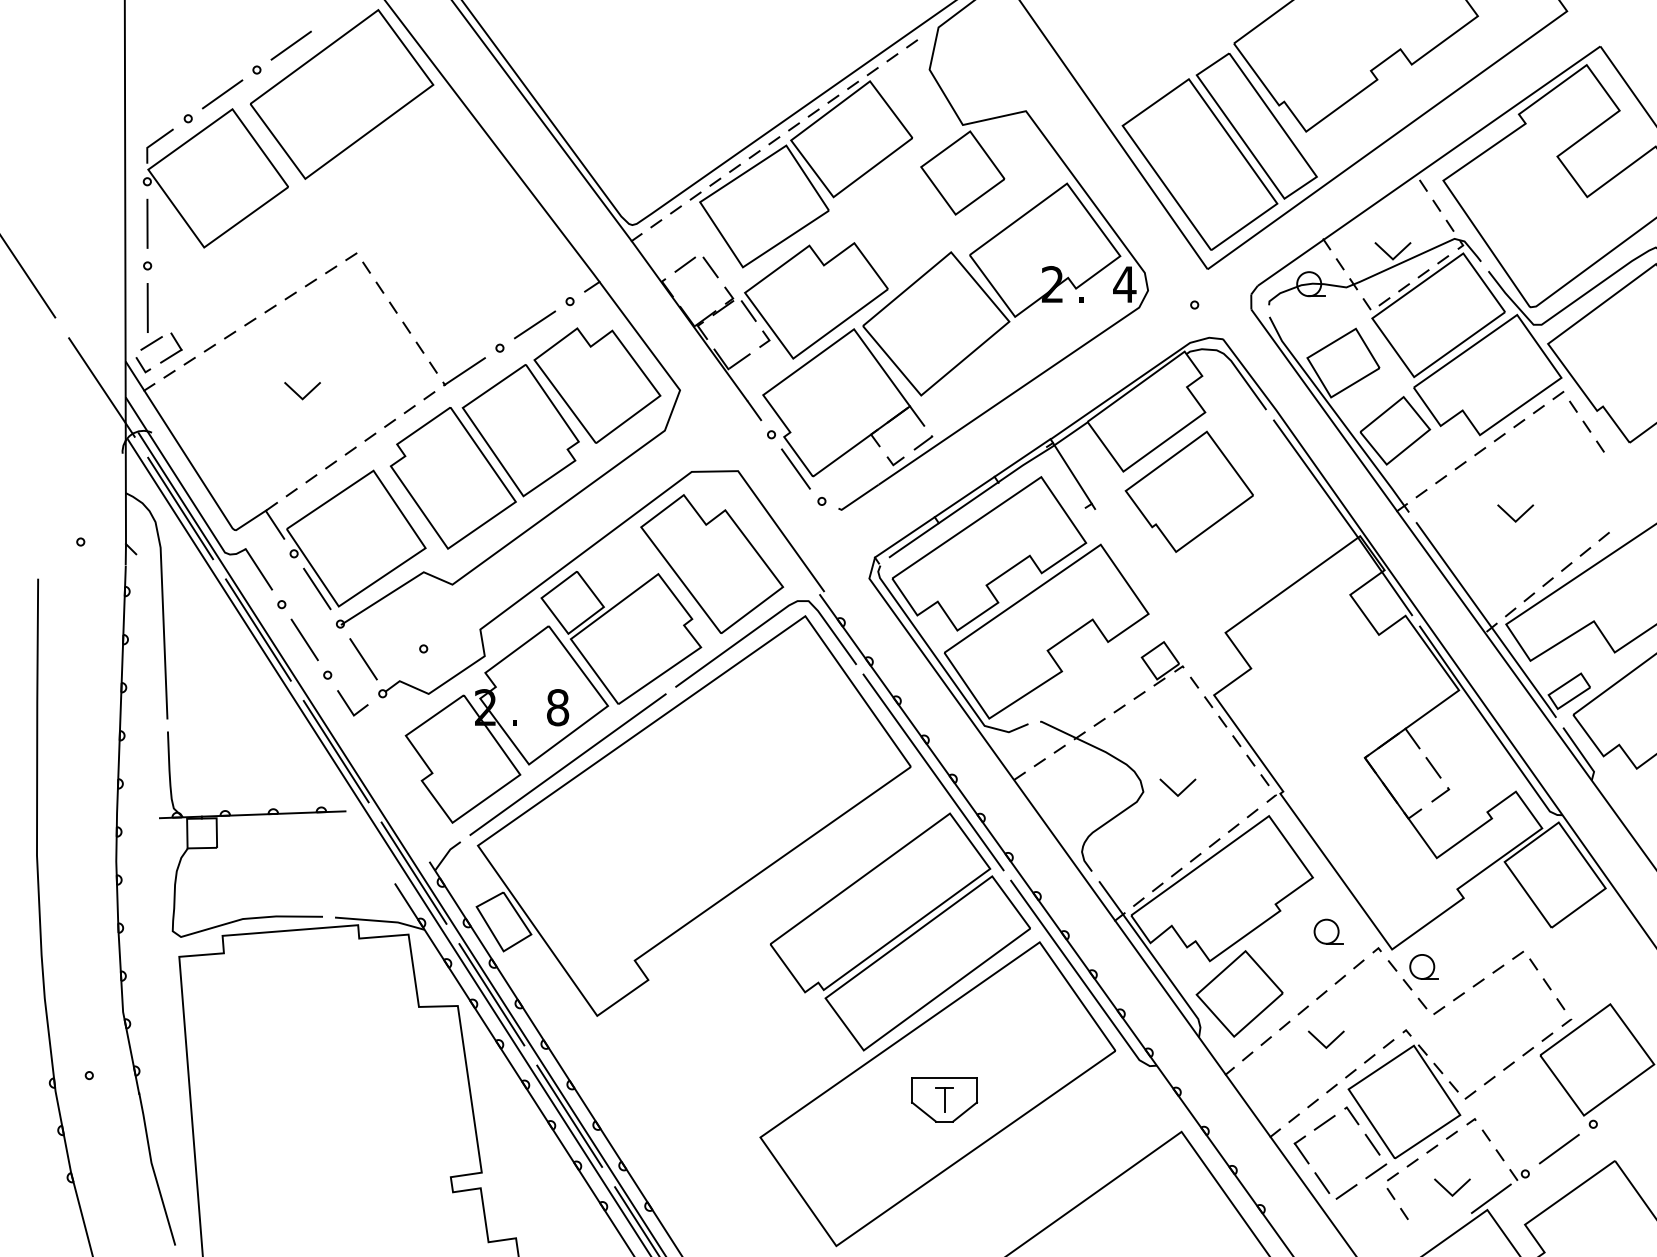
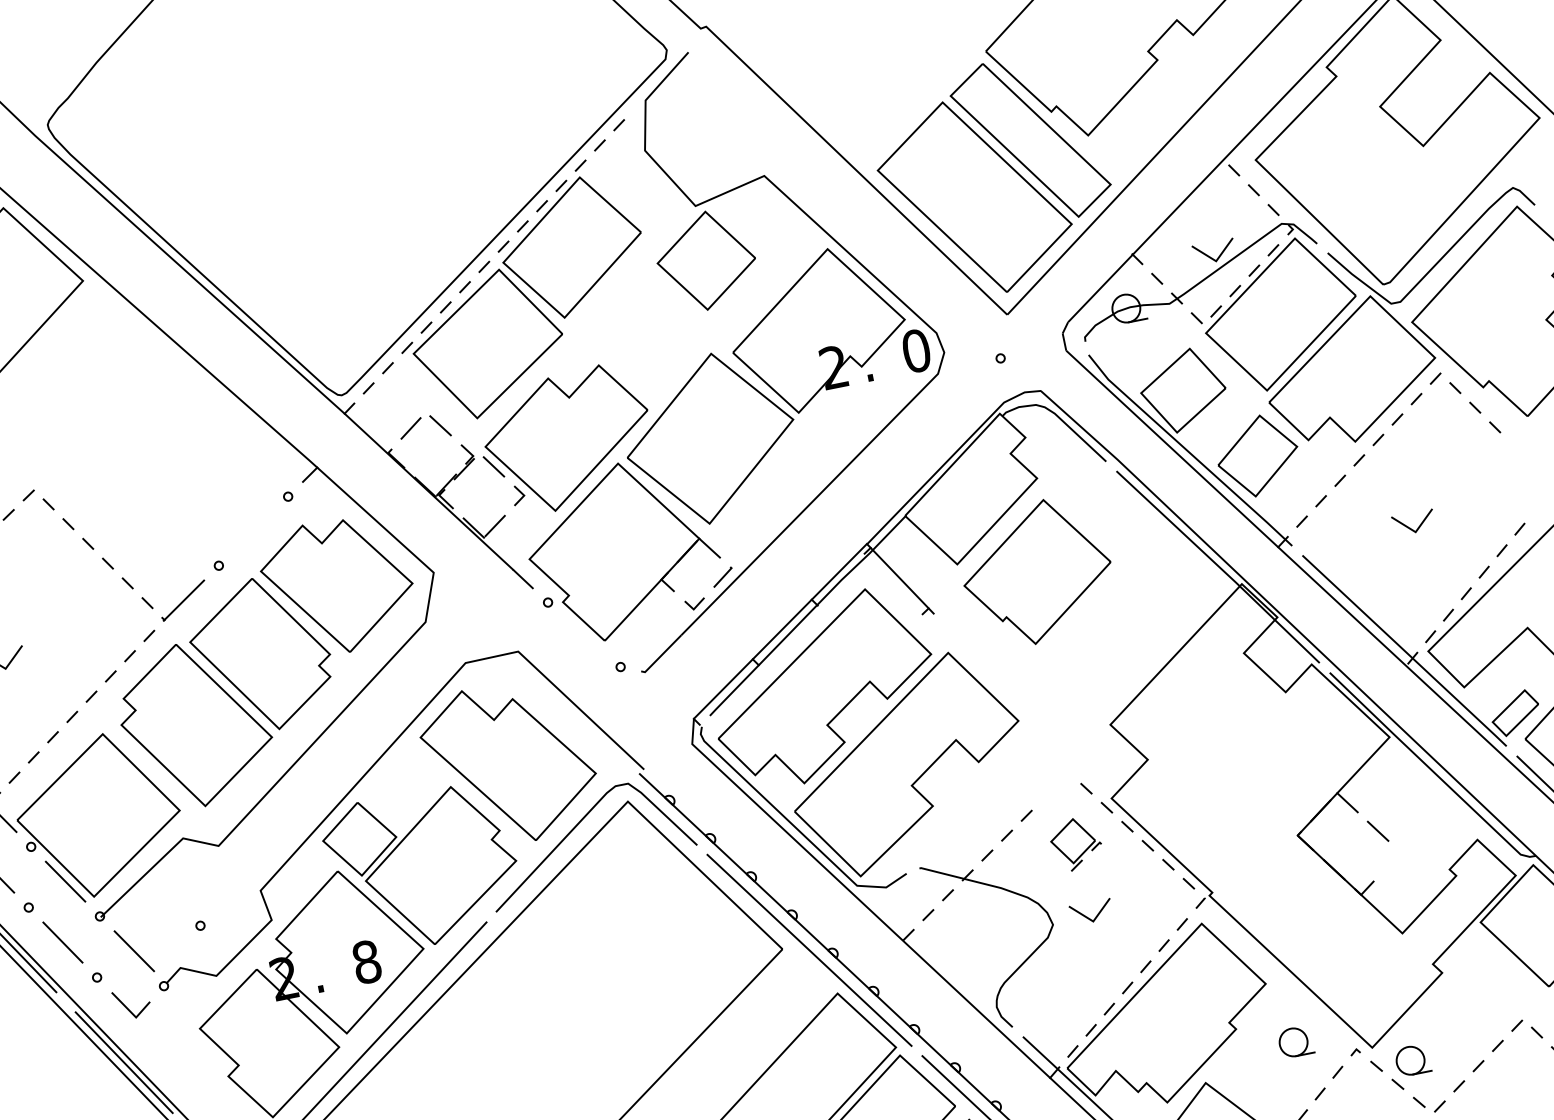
text: (1124, 284) -> (915, 350), 4 -> 0
line: (535, 324) -> (254, 530), removed
line: (795, 468) -> (583, 635), removed
part: (1162, 663) -> (1076, 843), moved
line: (1440, 794) -> (1392, 860), removed

